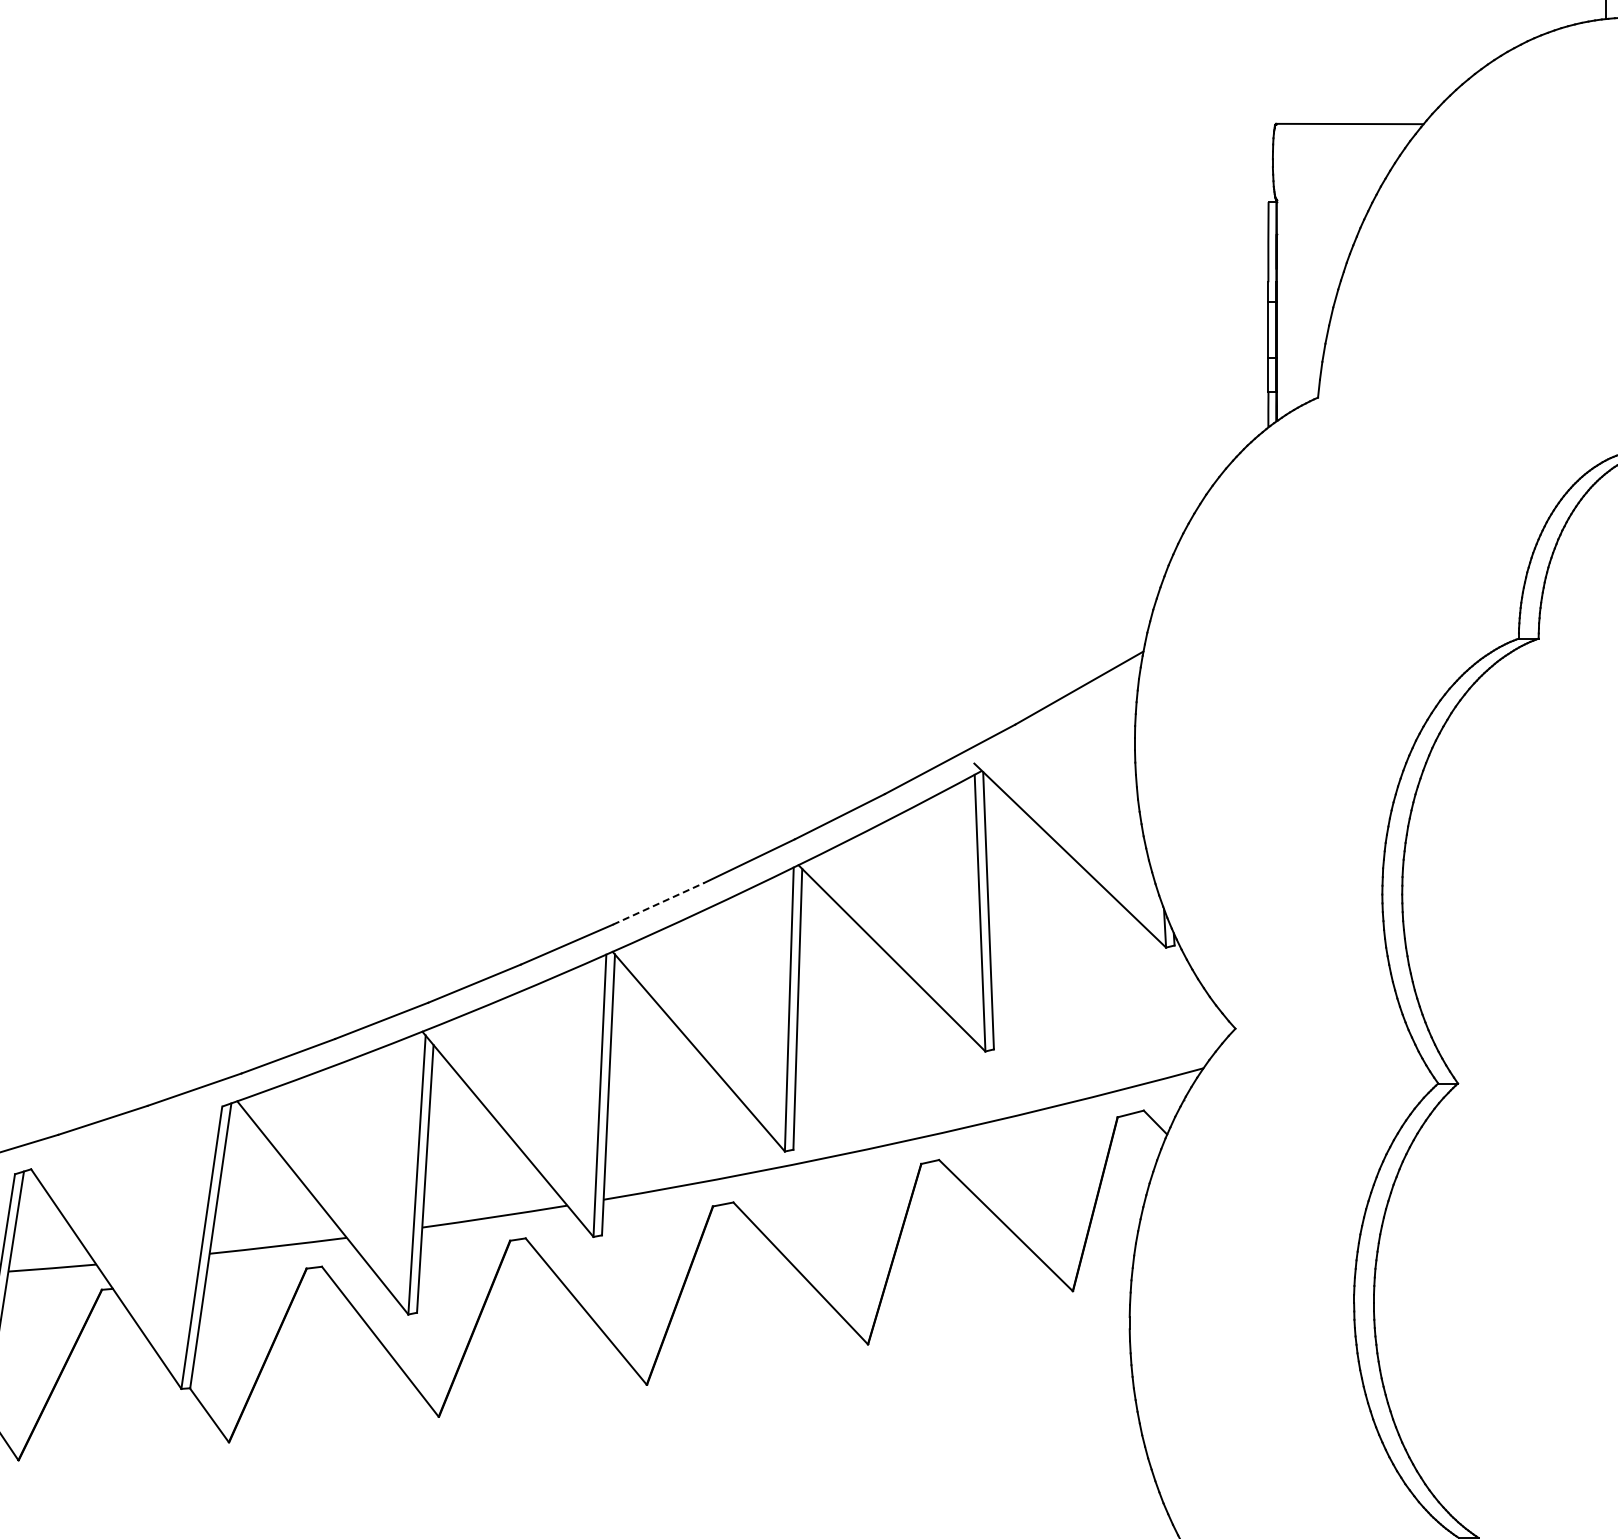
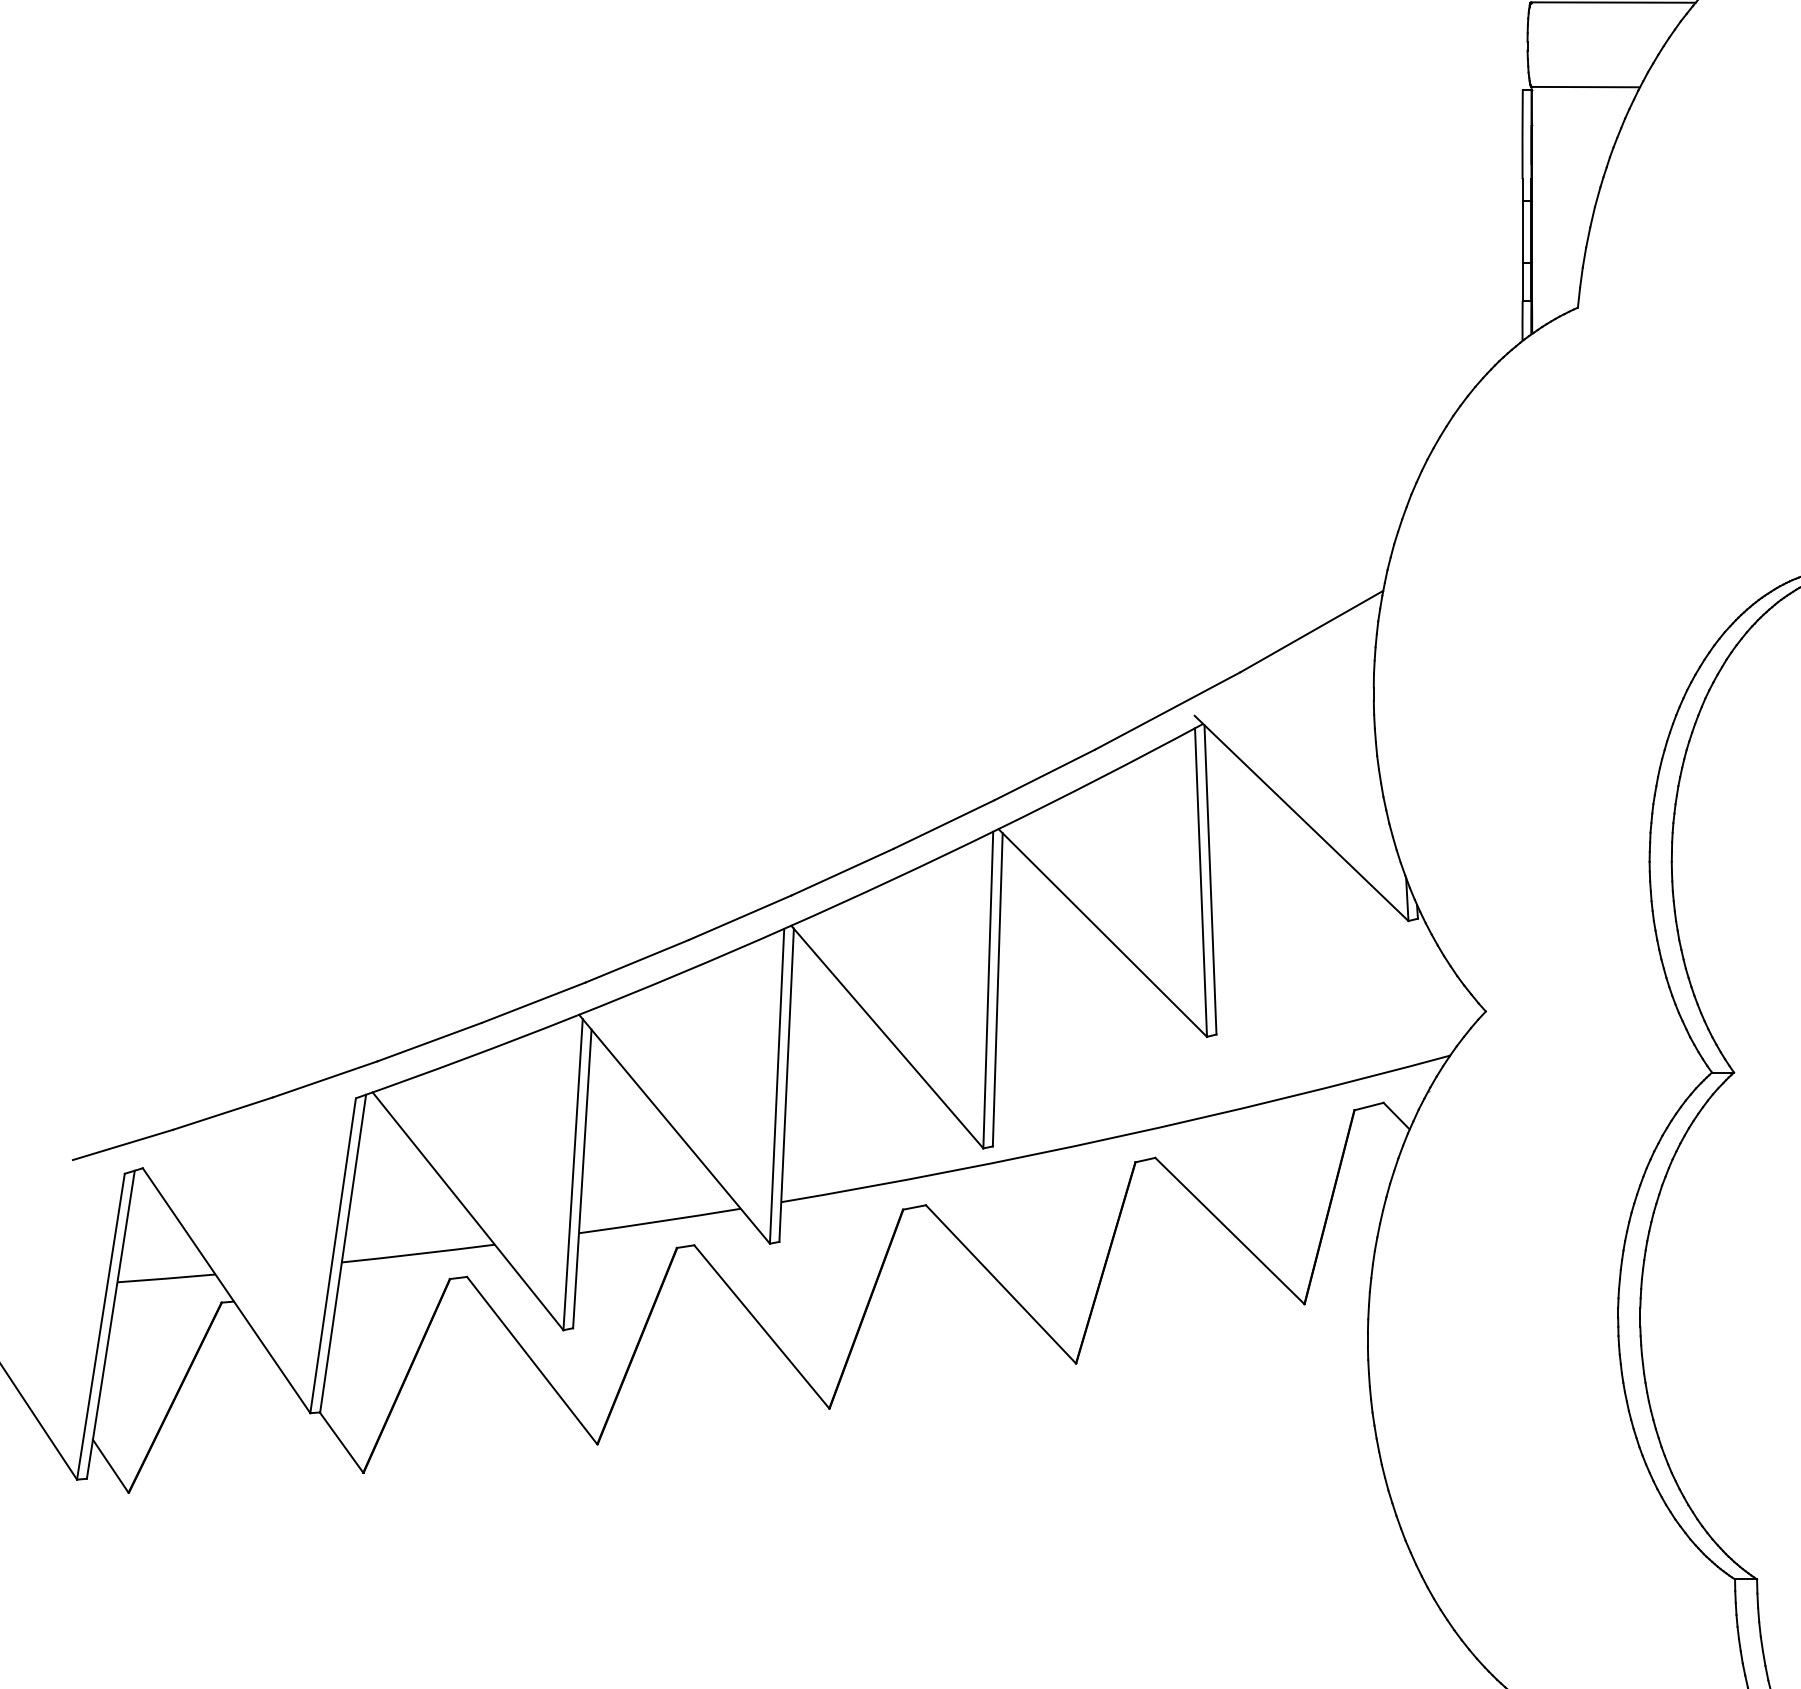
line: (1324, 199) -> (1585, 86), added
line: (659, 903) -> (843, 871), dashed -> solid

